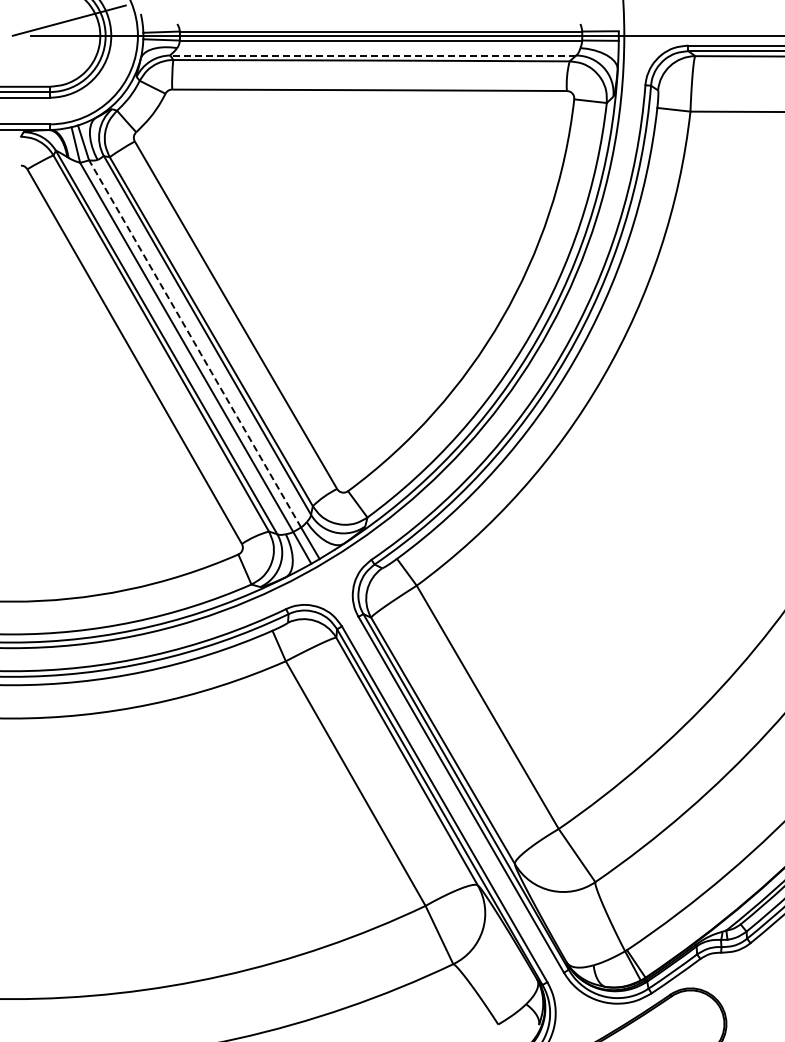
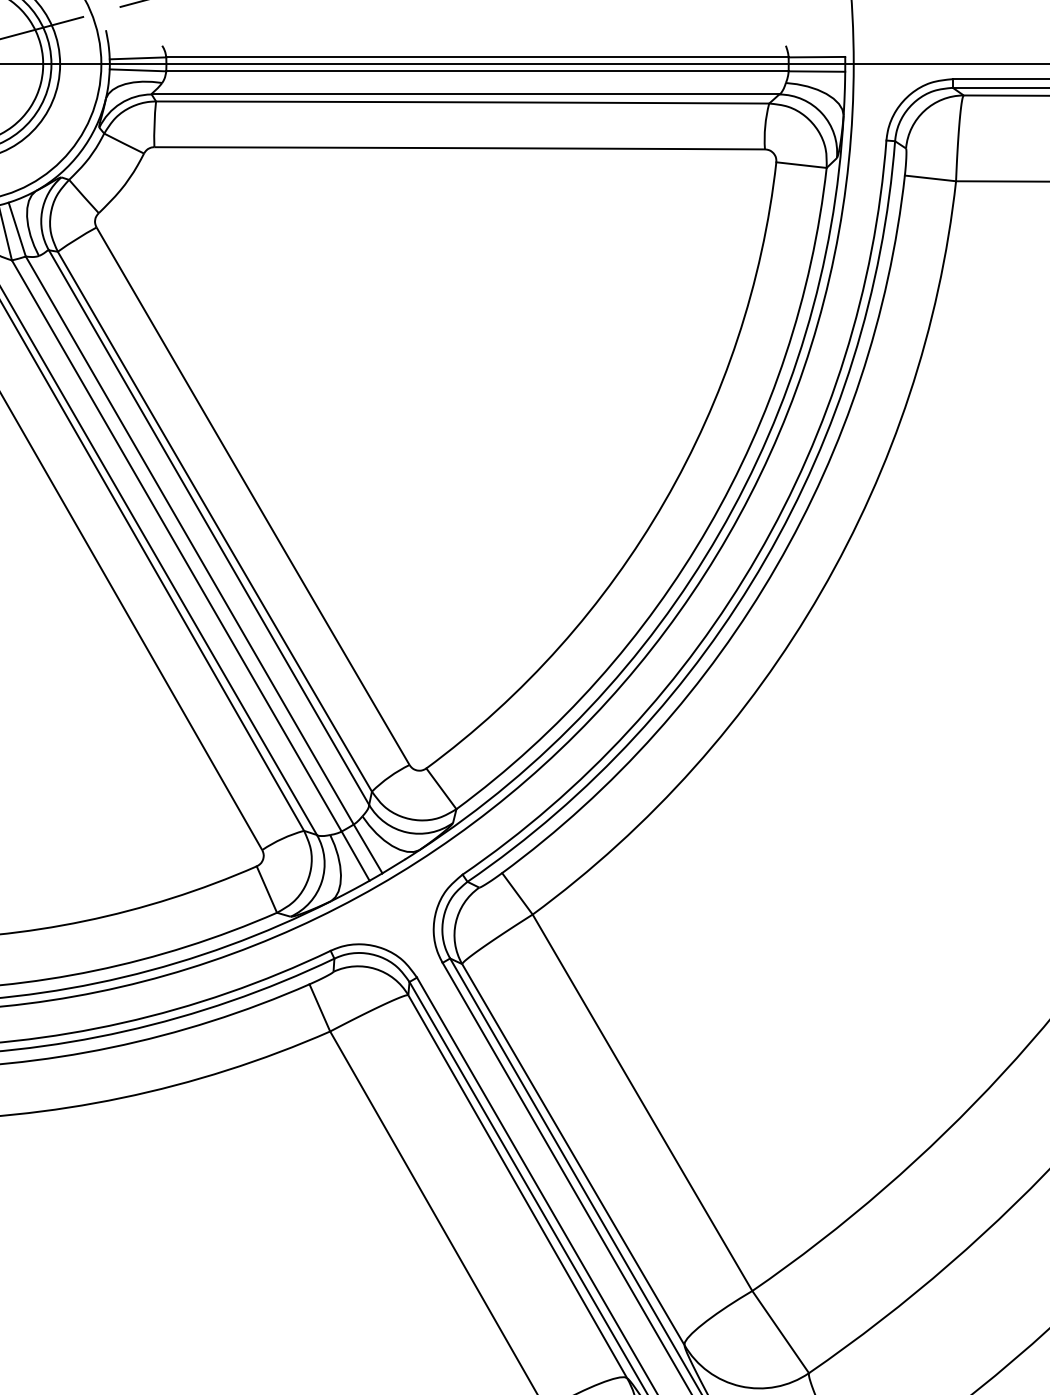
line: (373, 55) -> (465, 94), dashed -> solid
line: (194, 343) -> (188, 539), dashed -> solid

